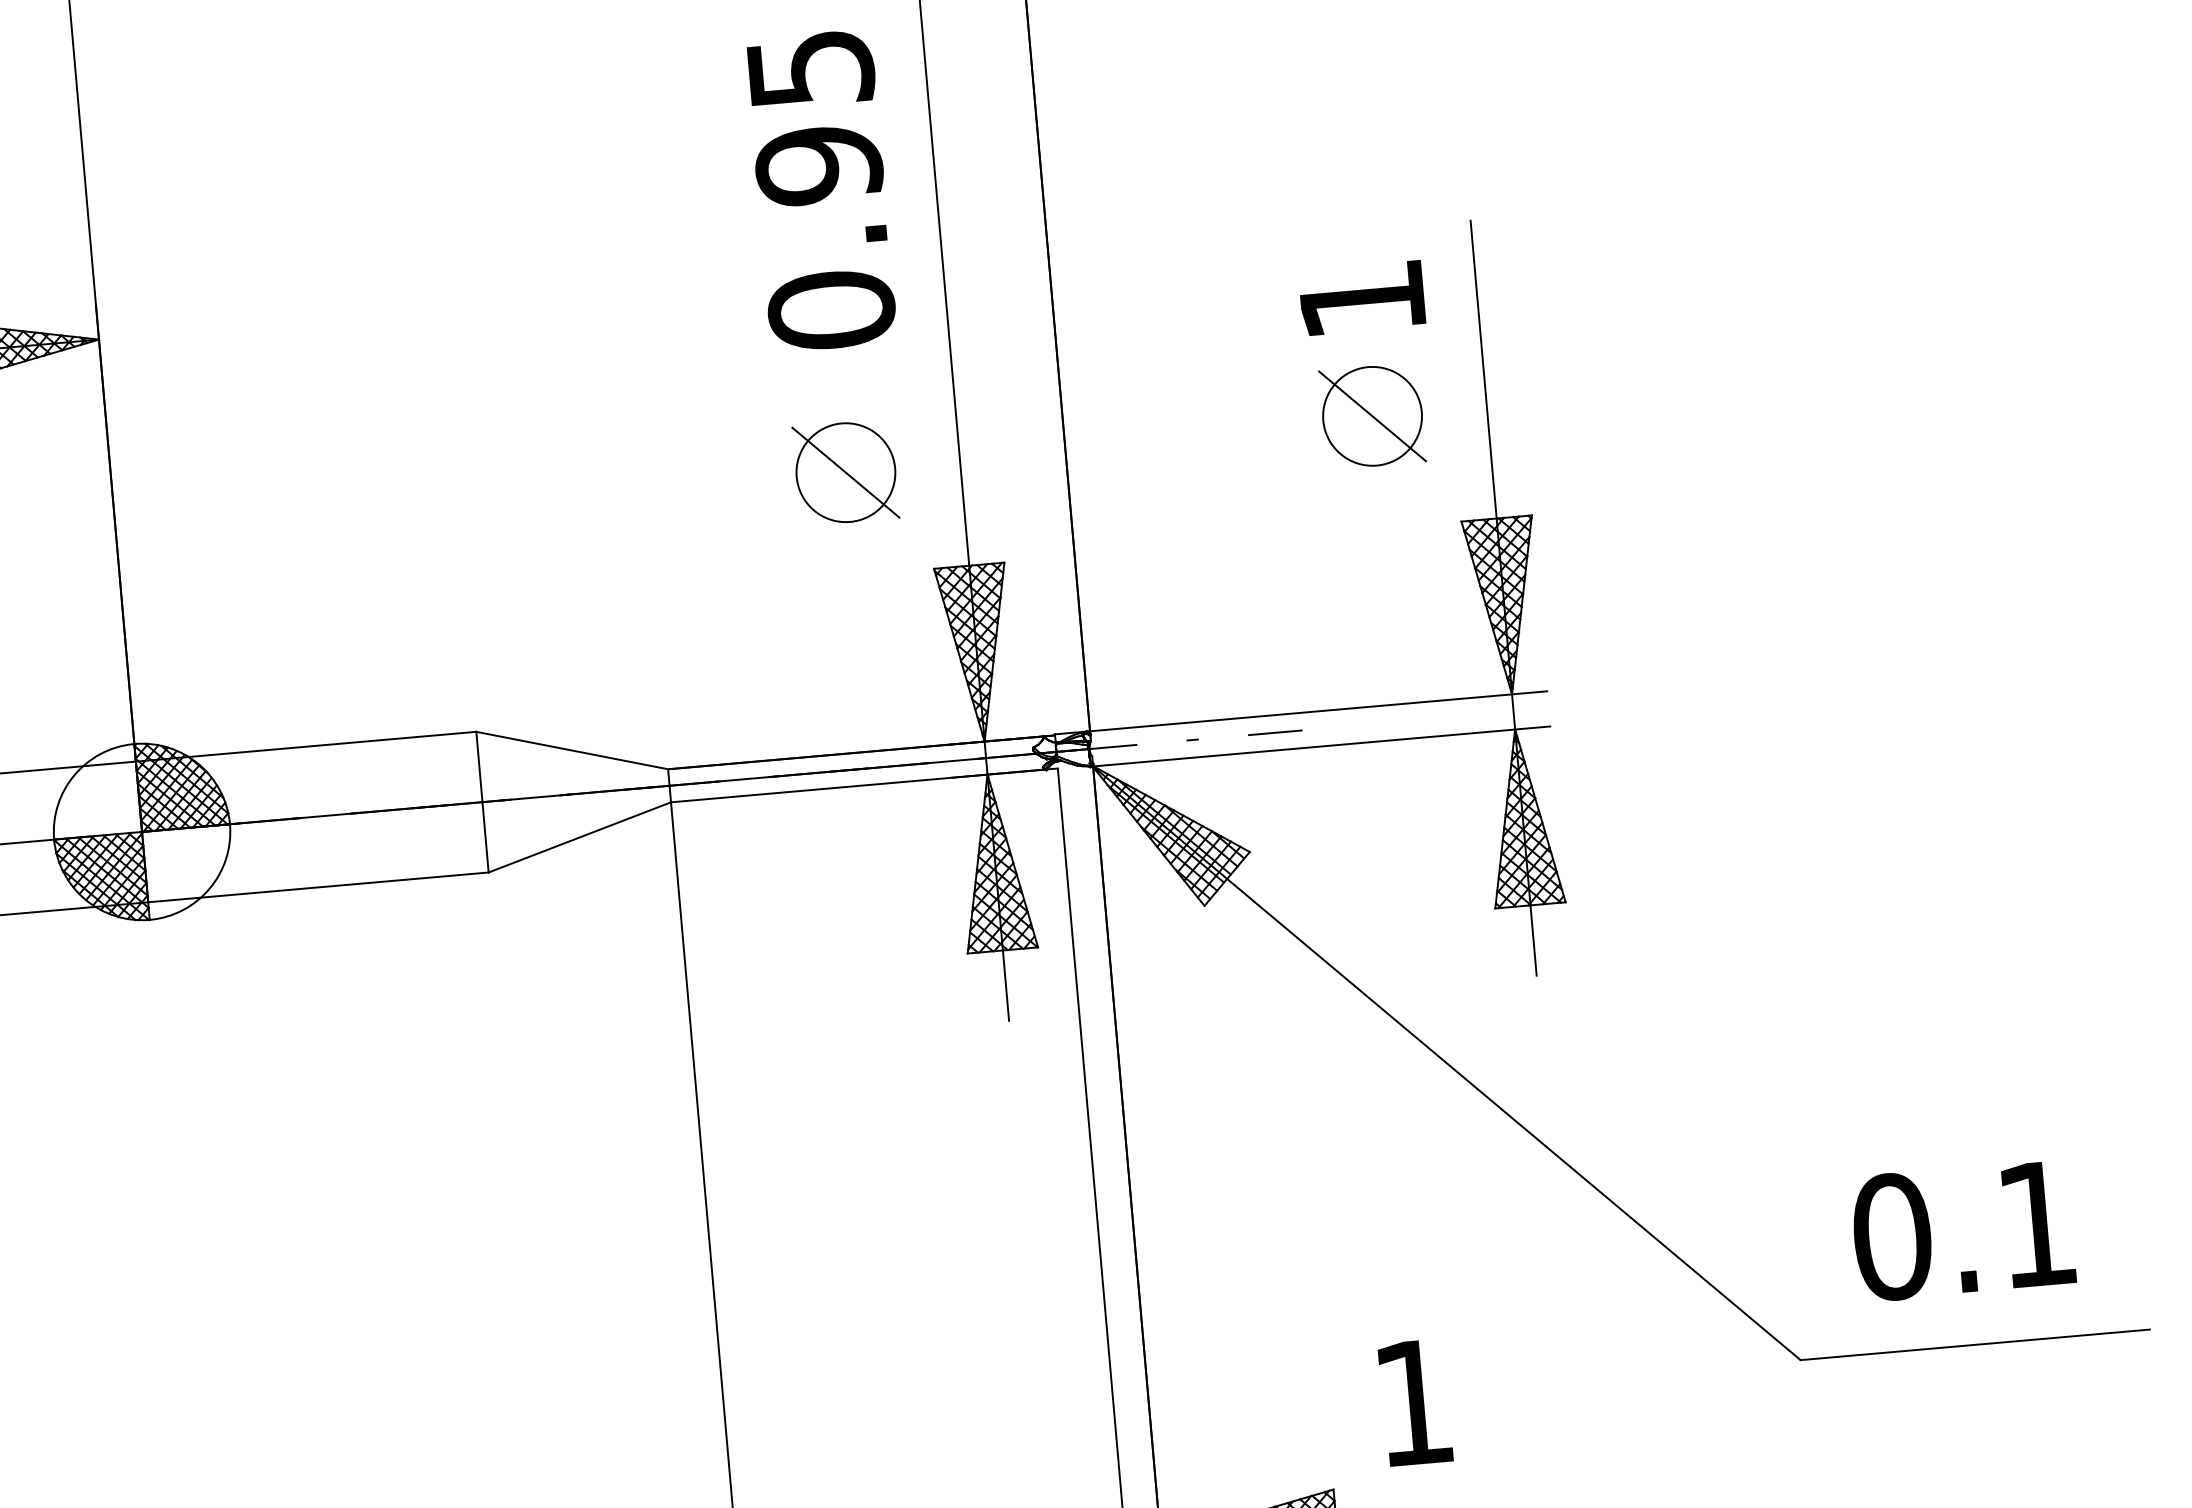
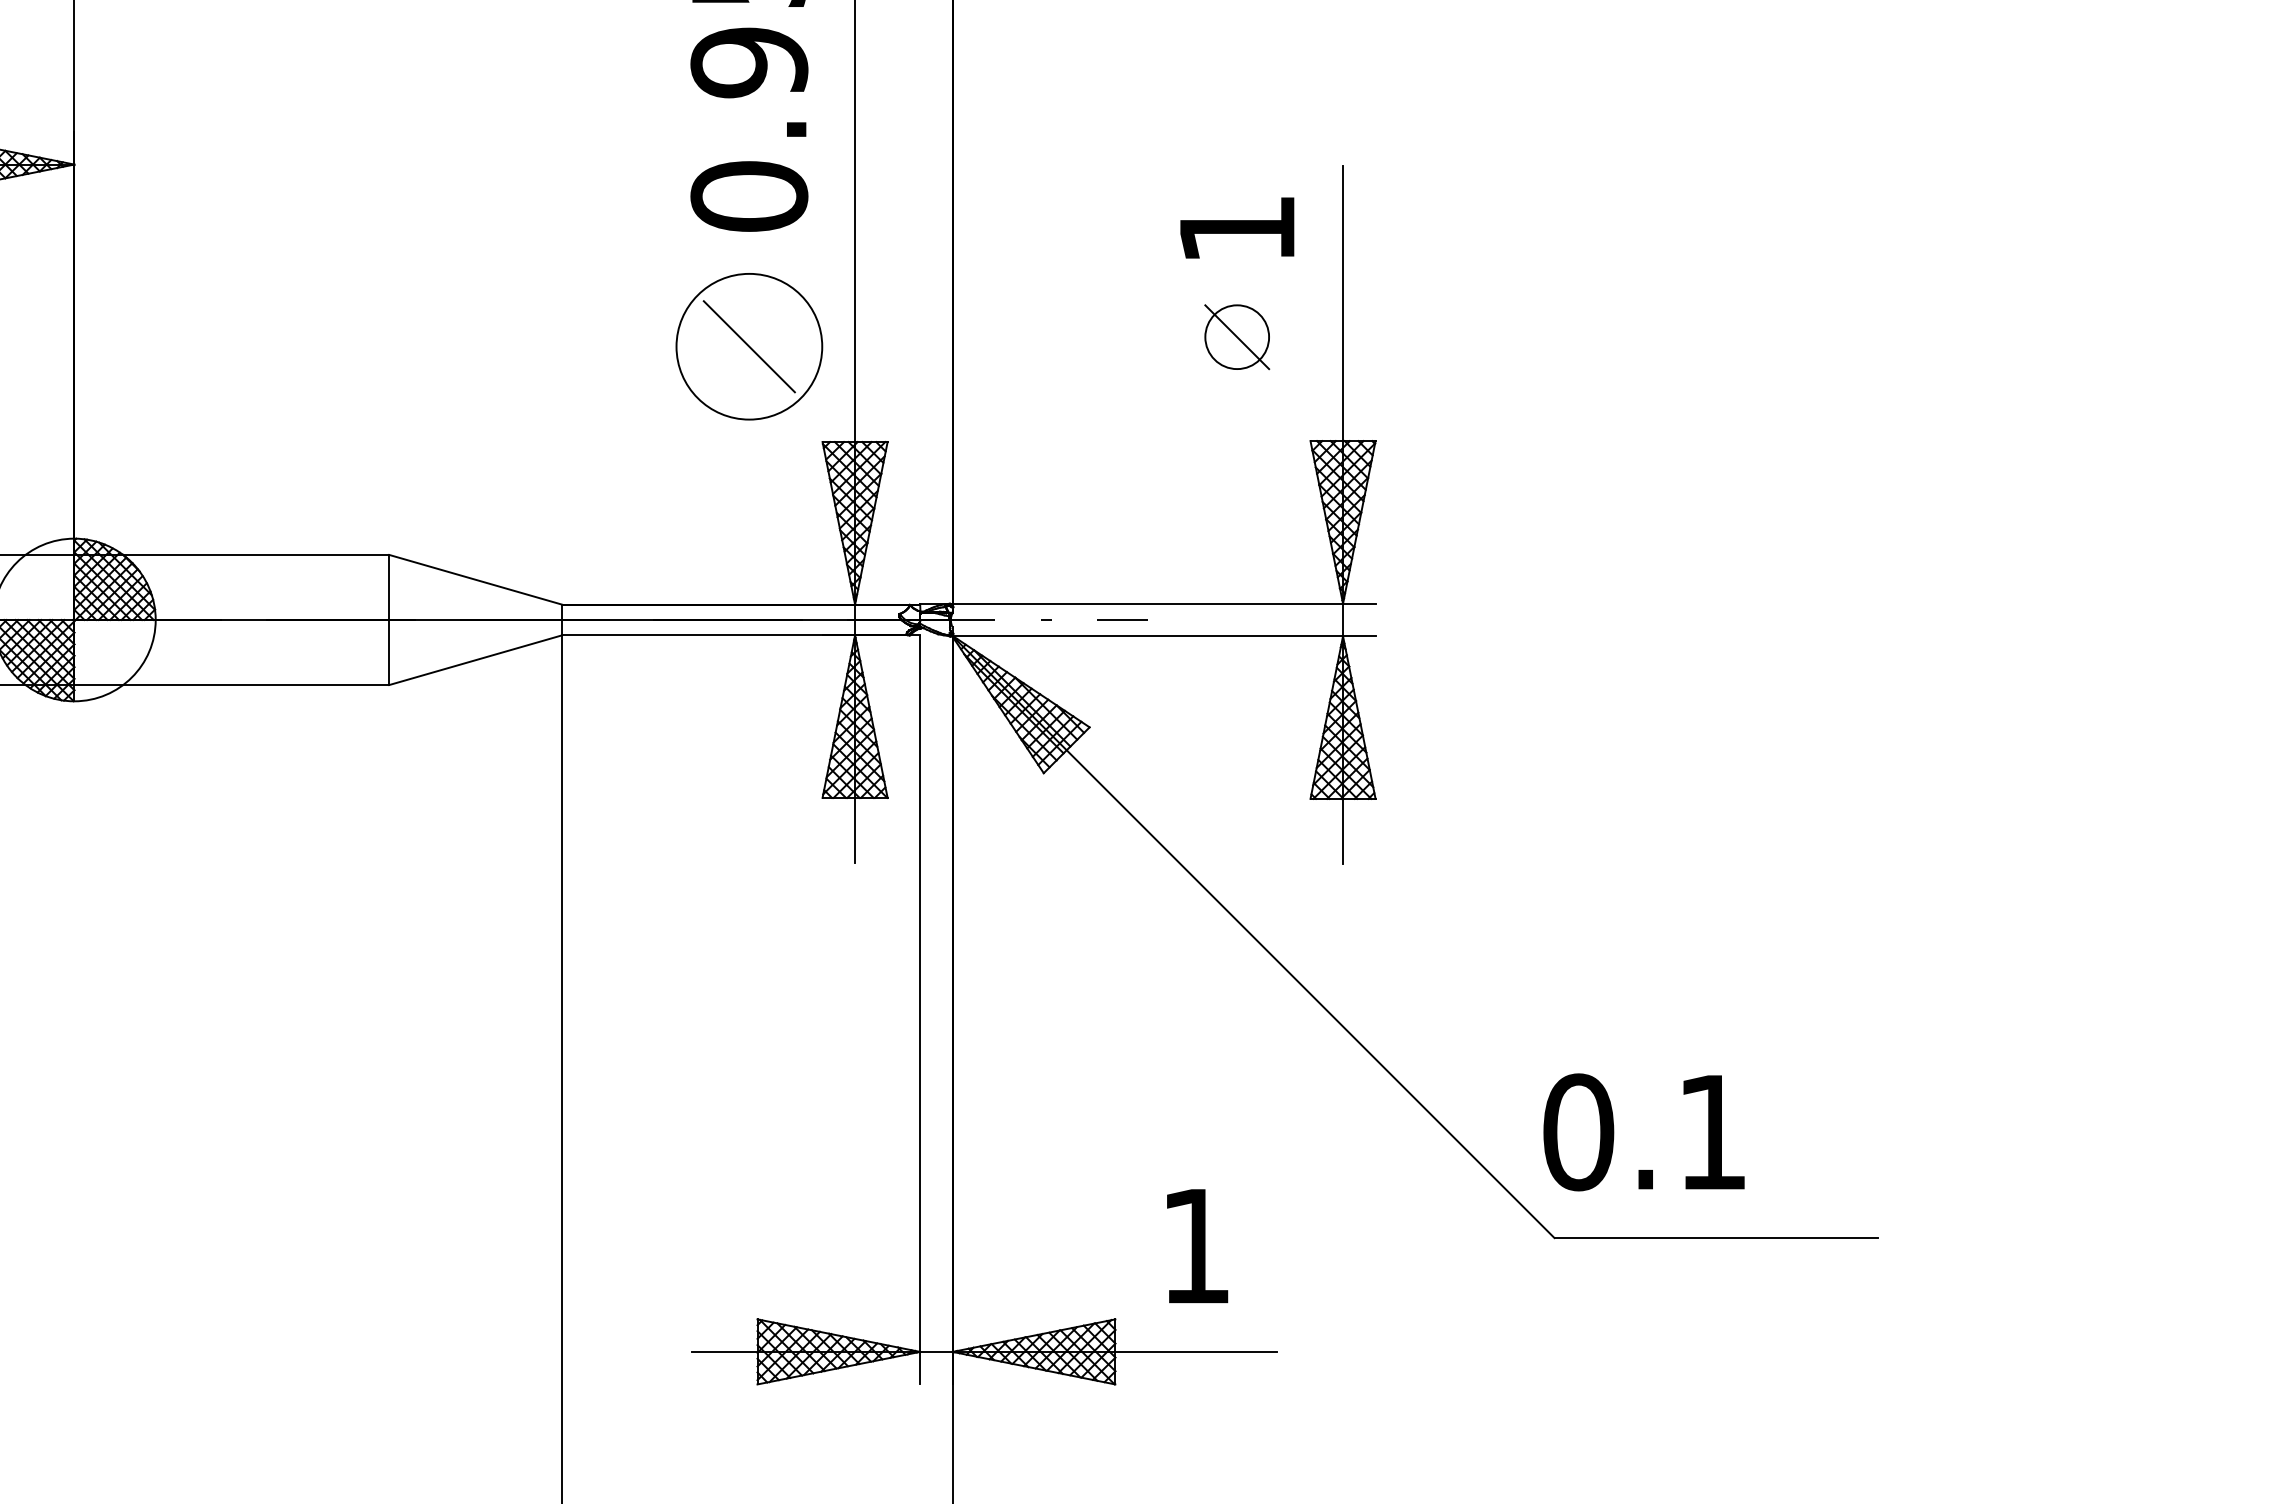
part: (1371, 415) -> (1236, 336), size x0.7
circle: (844, 472) -> (748, 346), size x1.6
text: (1962, 1230) -> (1643, 1132), moved

